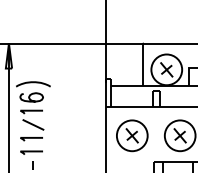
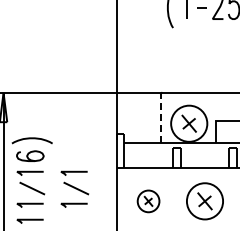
line: (142, 65) -> (160, 118), solid -> dashed
part: (69, 124) -> (74, 188), added
part: (132, 135) -> (148, 201), size x0.6

